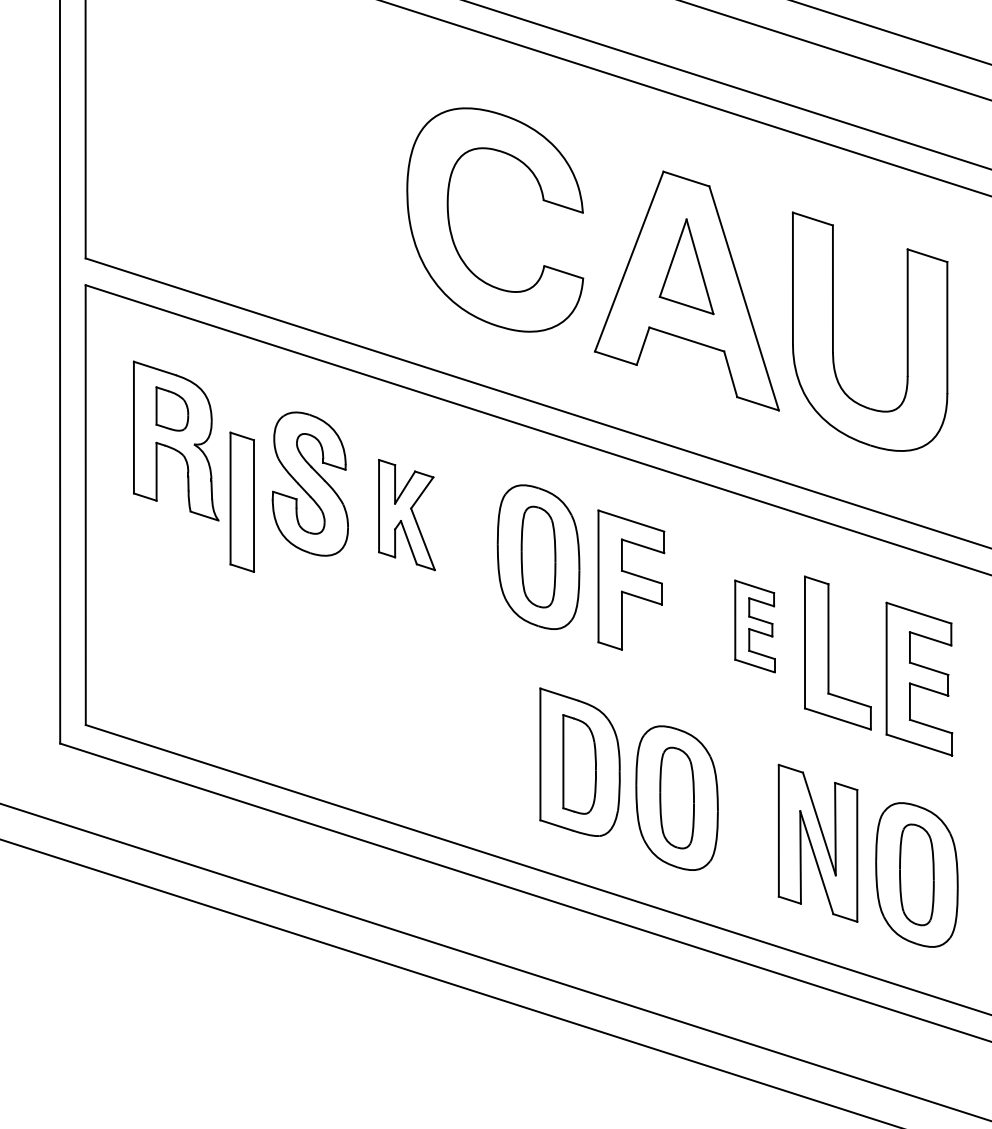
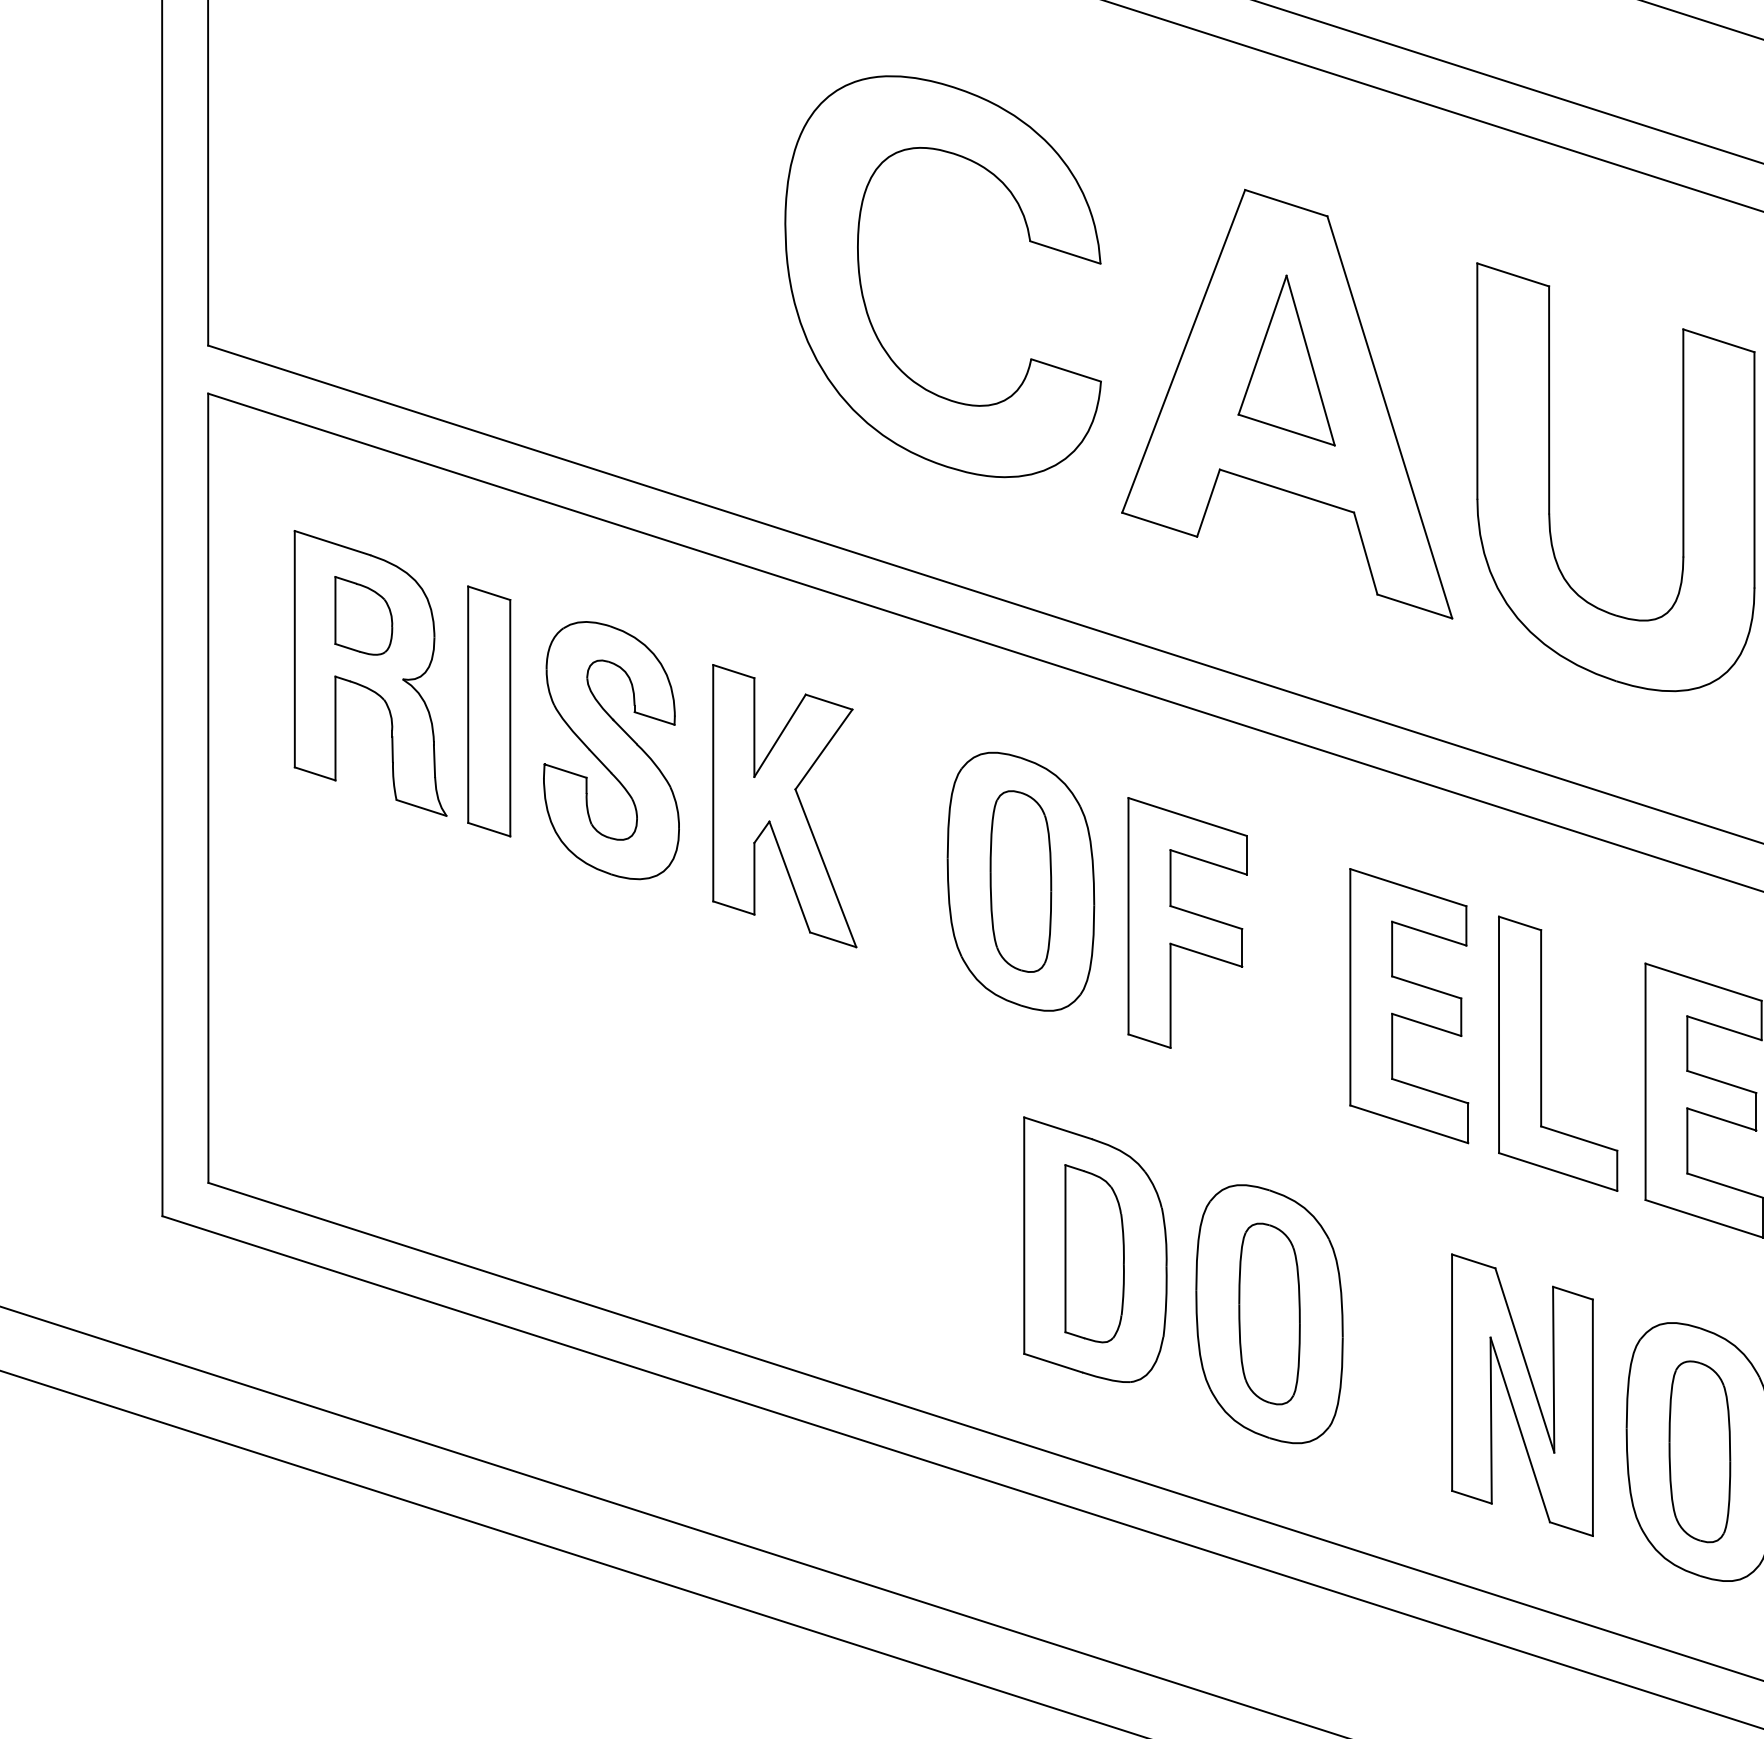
part: (241, 501) -> (487, 710), moved
part: (406, 514) -> (783, 805), size x1.43
part: (754, 626) -> (1408, 1006), size x1.67

